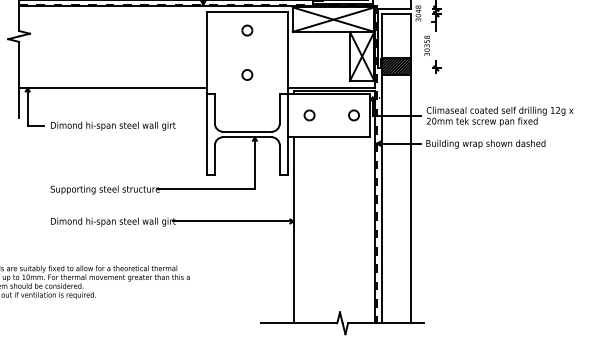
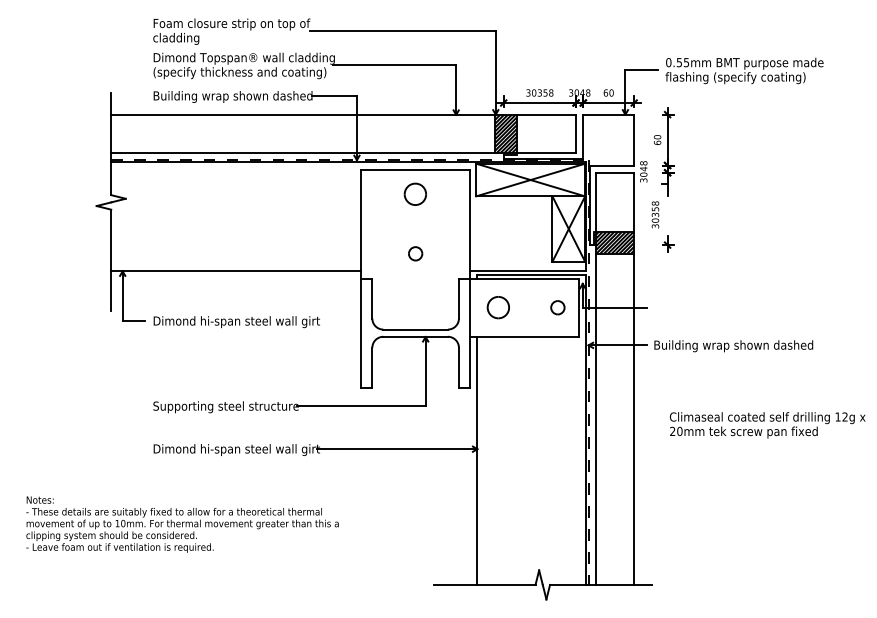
part: (247, 30) -> (415, 194), size x1.6
part: (309, 115) -> (498, 307), size x1.6
text: (499, 116) -> (767, 425), moved

